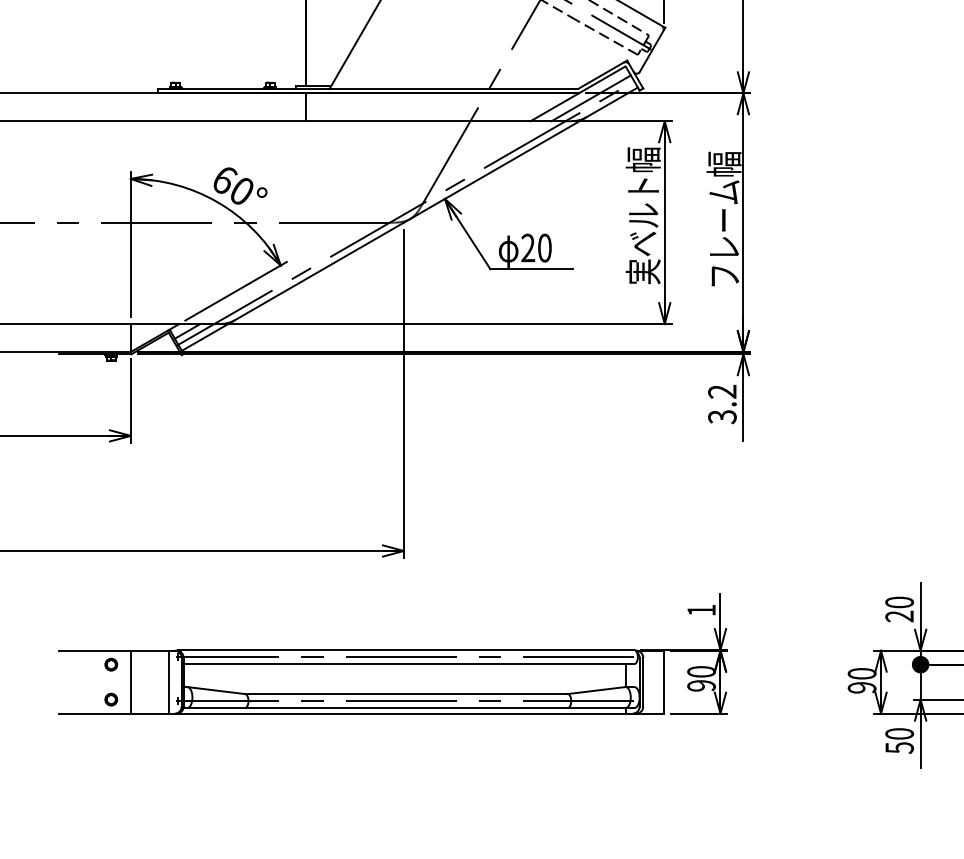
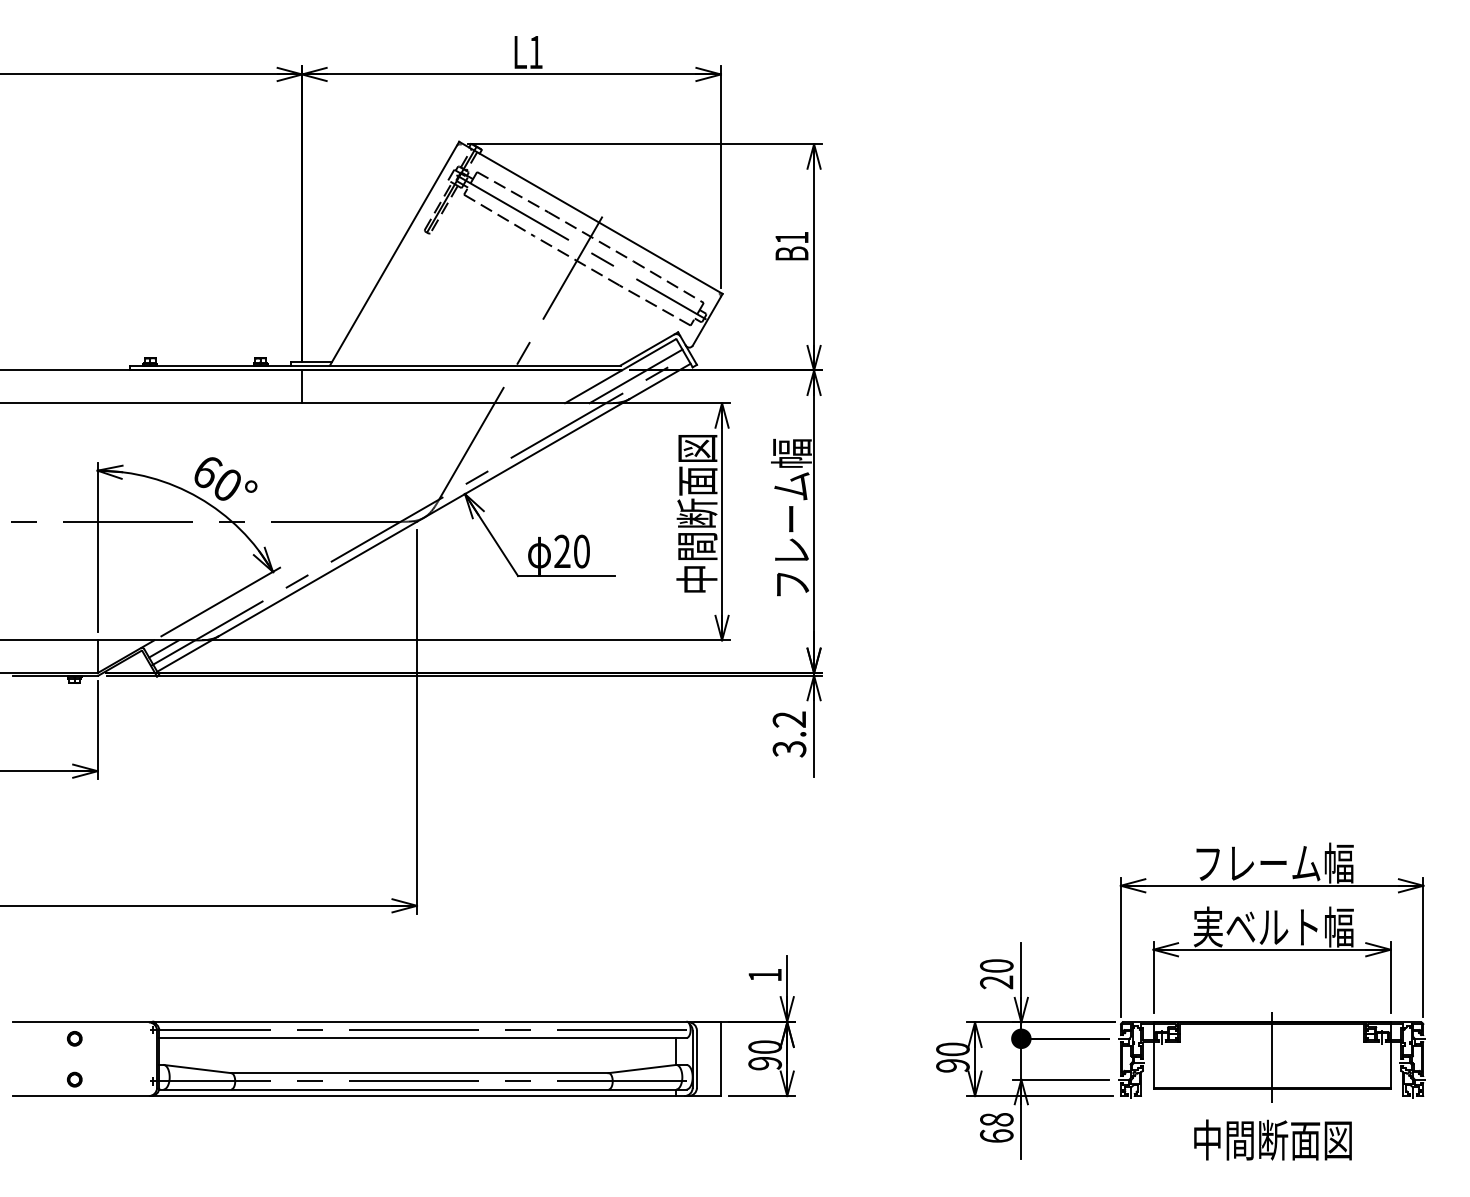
text: (642, 215) -> (696, 513), 実ベルト幅 -> 中間断面図
line: (131, 682) -> (98, 1059), removed
line: (169, 682) -> (142, 1059), removed
text: (899, 741) -> (996, 1128), 50 -> 68

